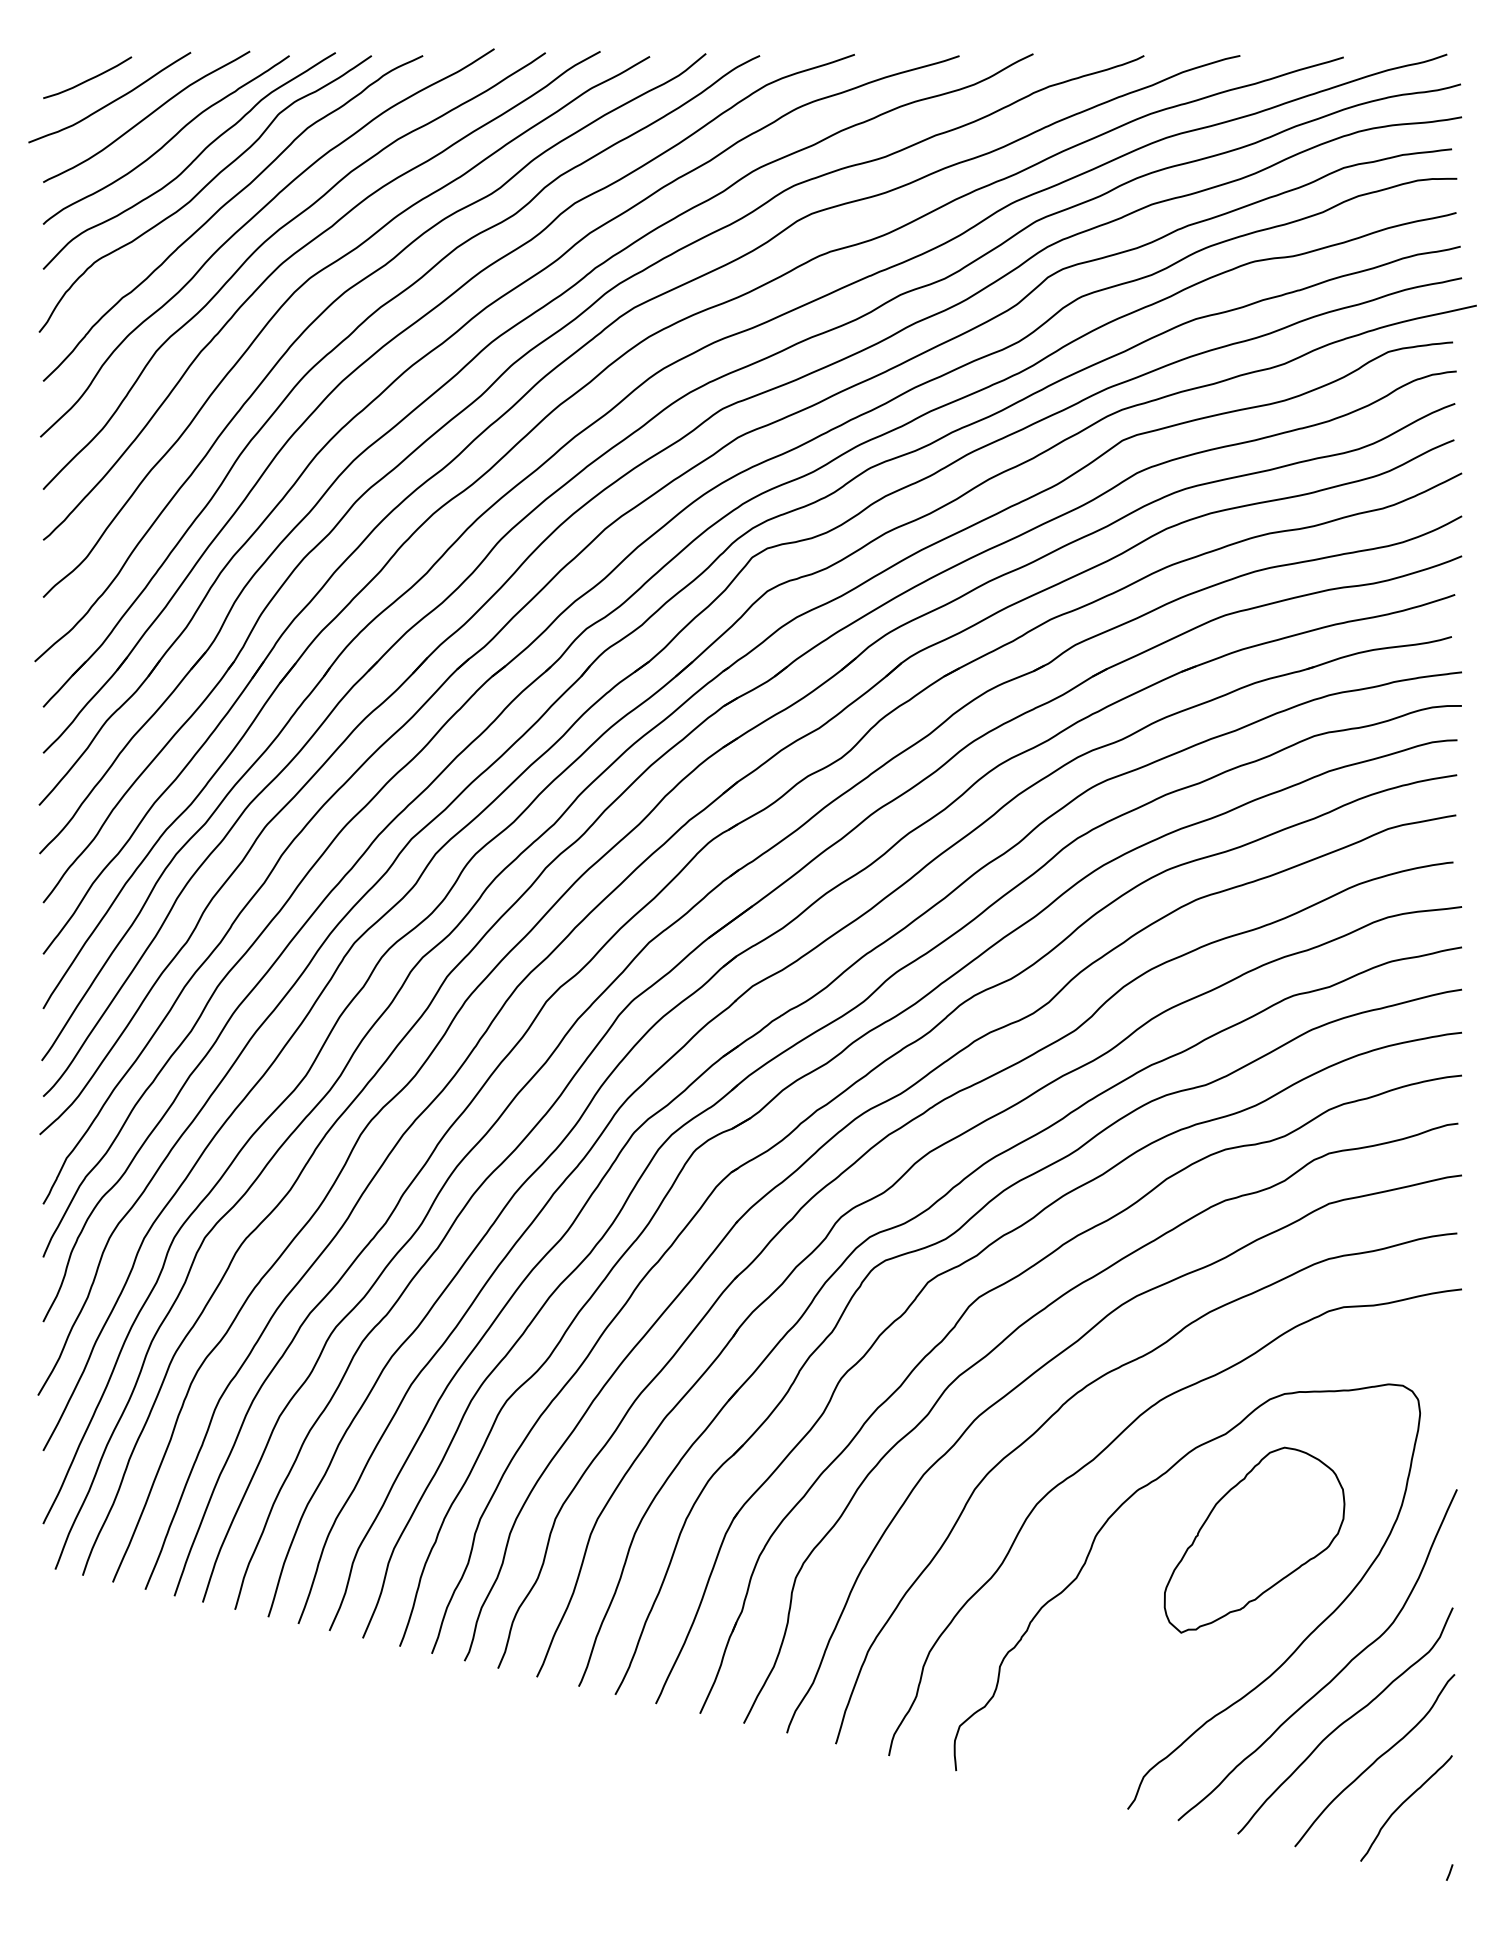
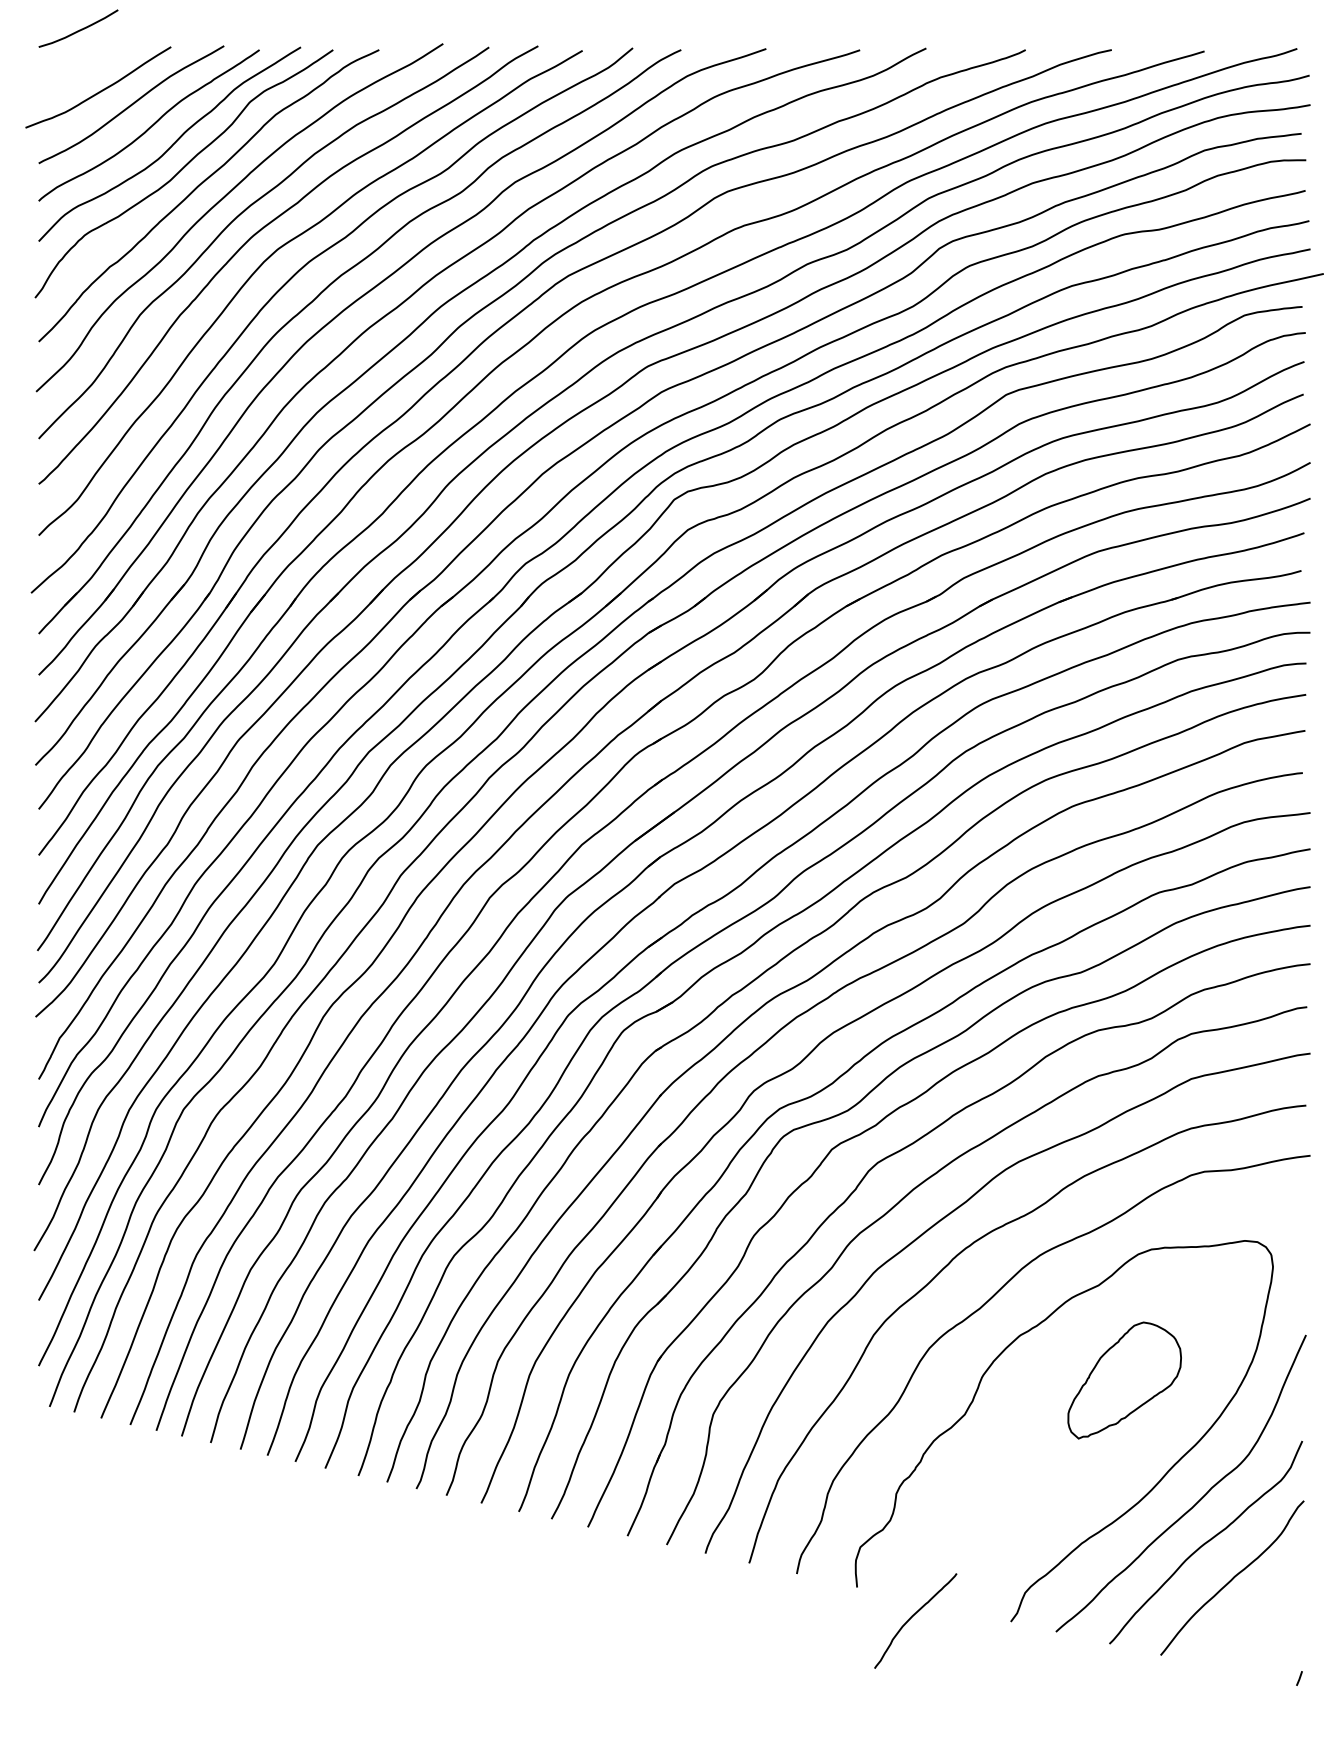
curve: (88, 78) -> (79, 29), moved
part: (1254, 1540) -> (1124, 1380), size x0.7
curve: (1402, 1804) -> (912, 1617), moved

